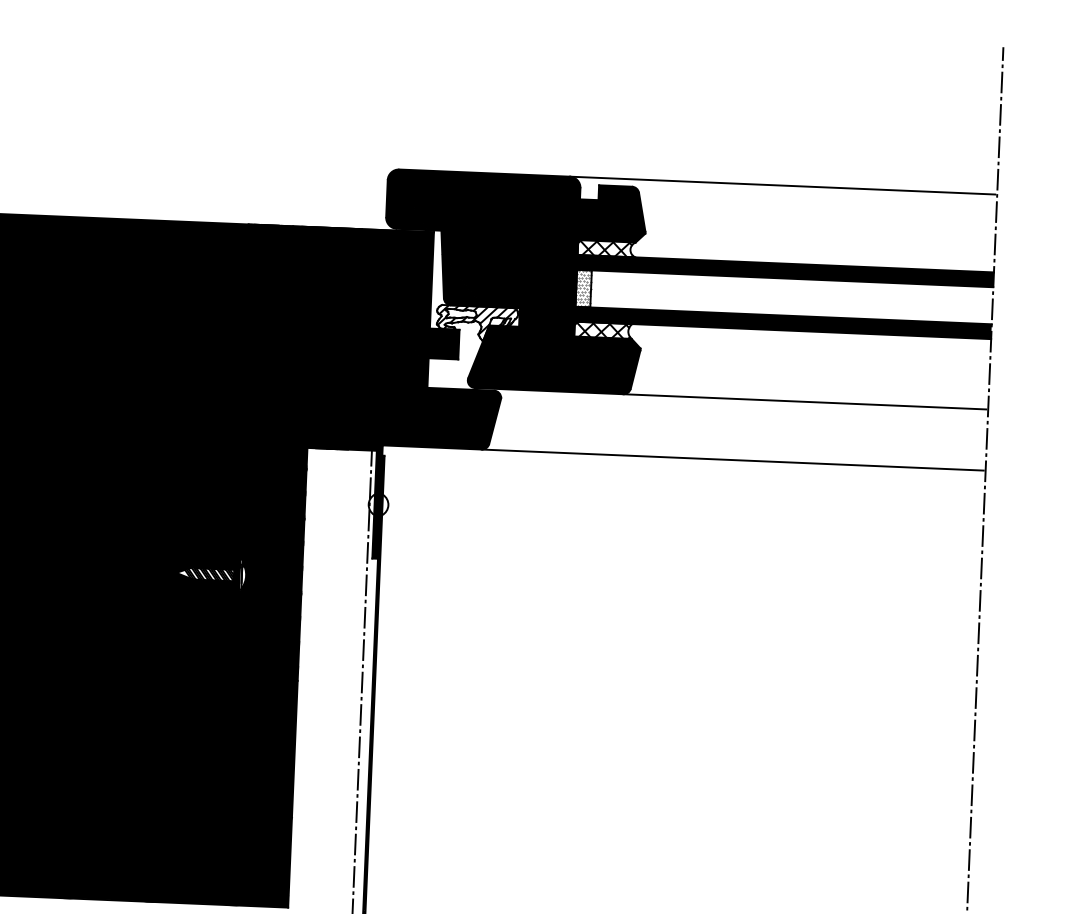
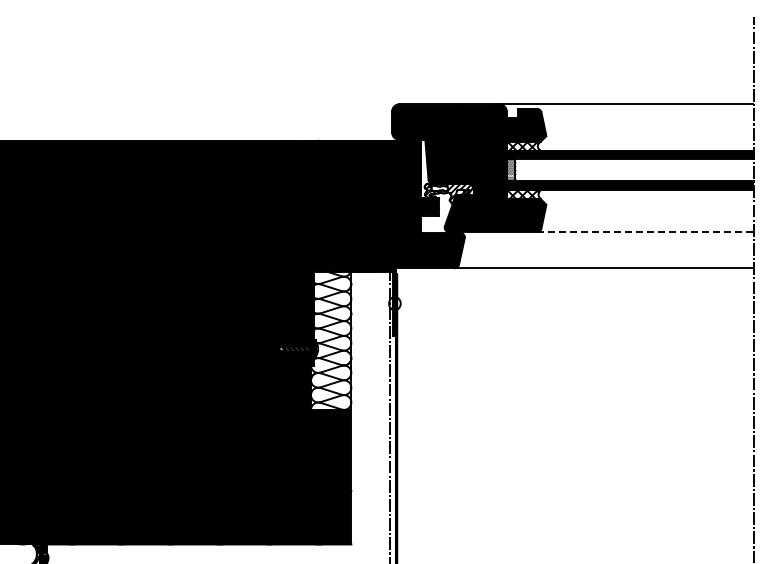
line: (804, 402) -> (644, 232), solid -> dashed
fill: (269, 562) -> (331, 340), removed

